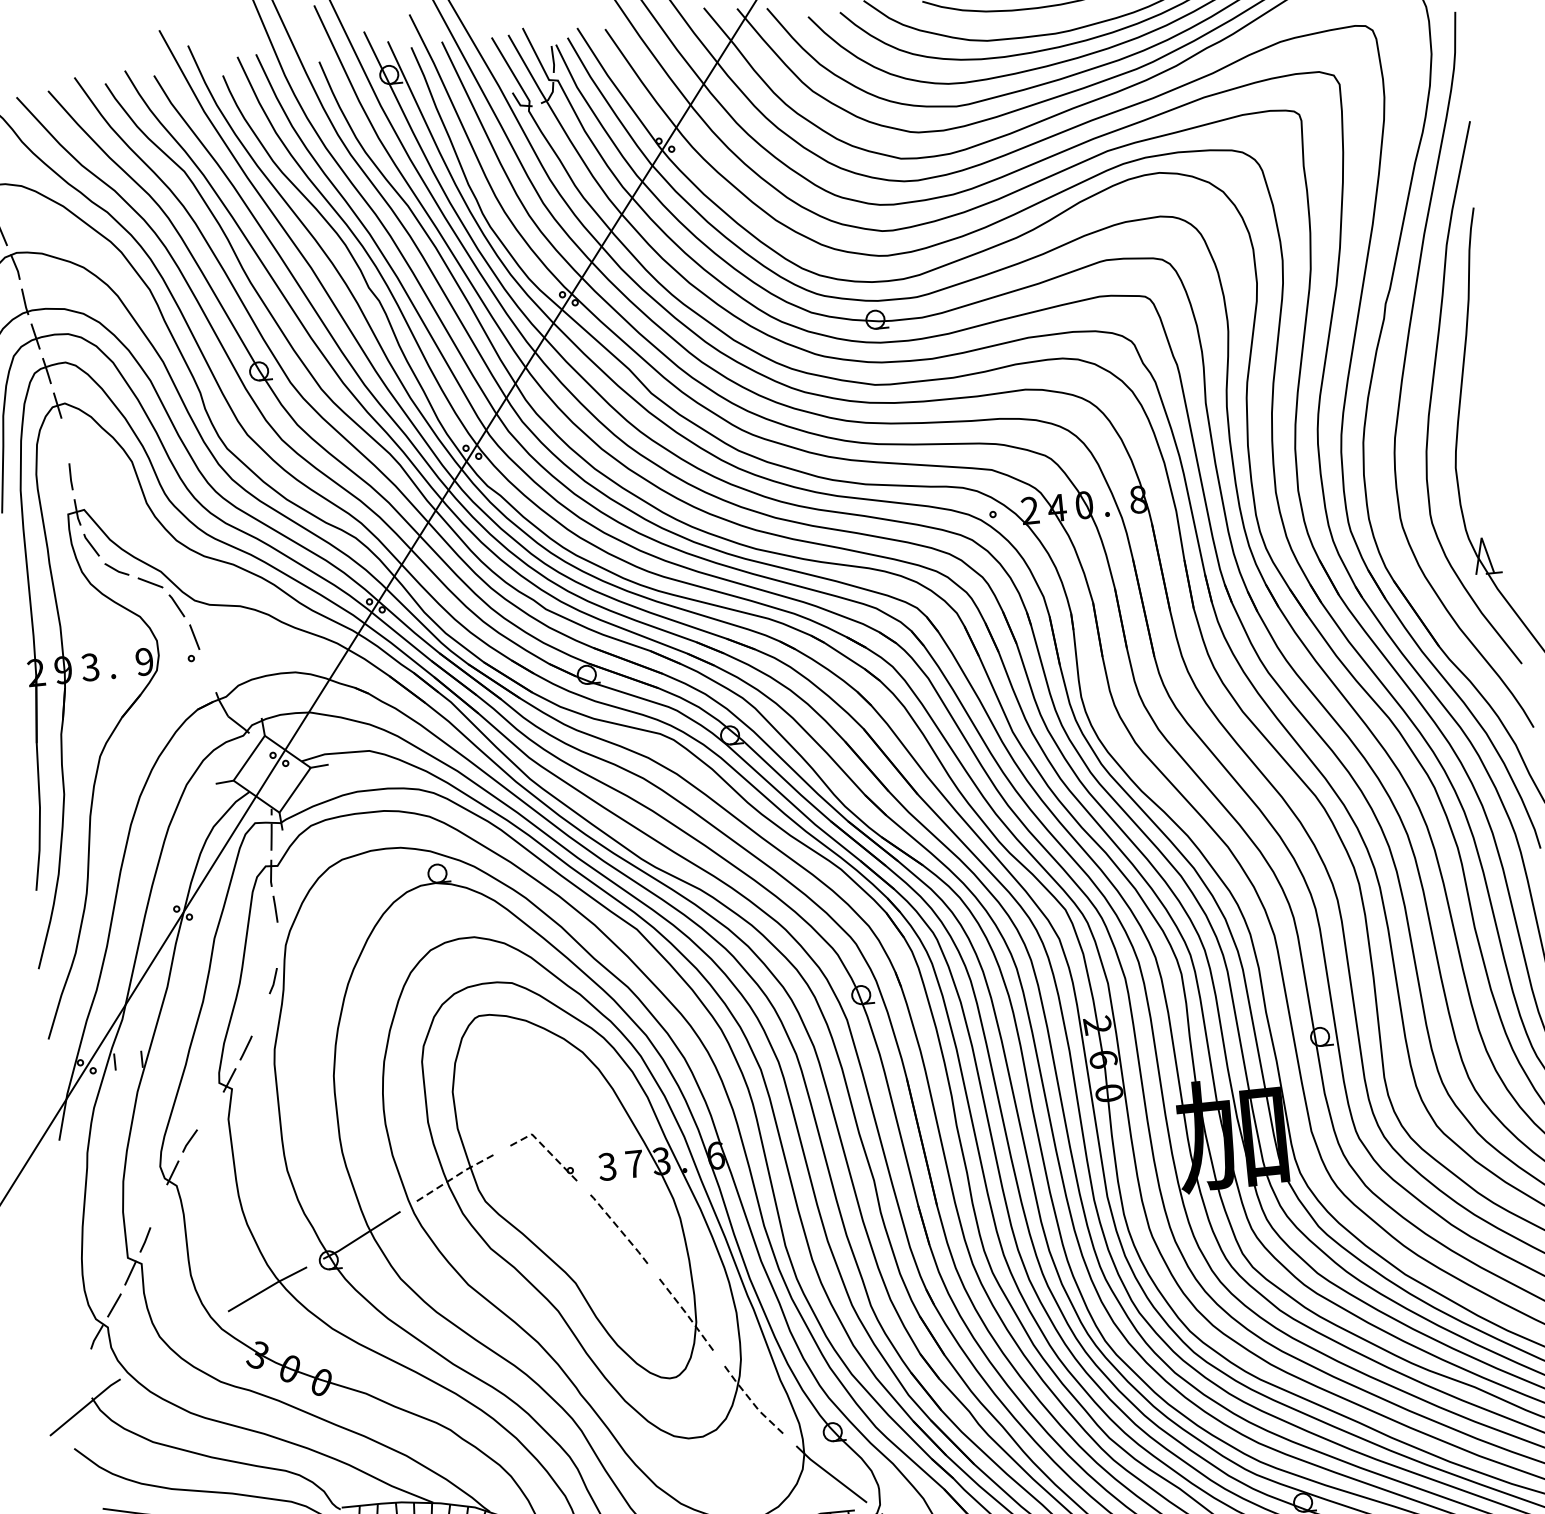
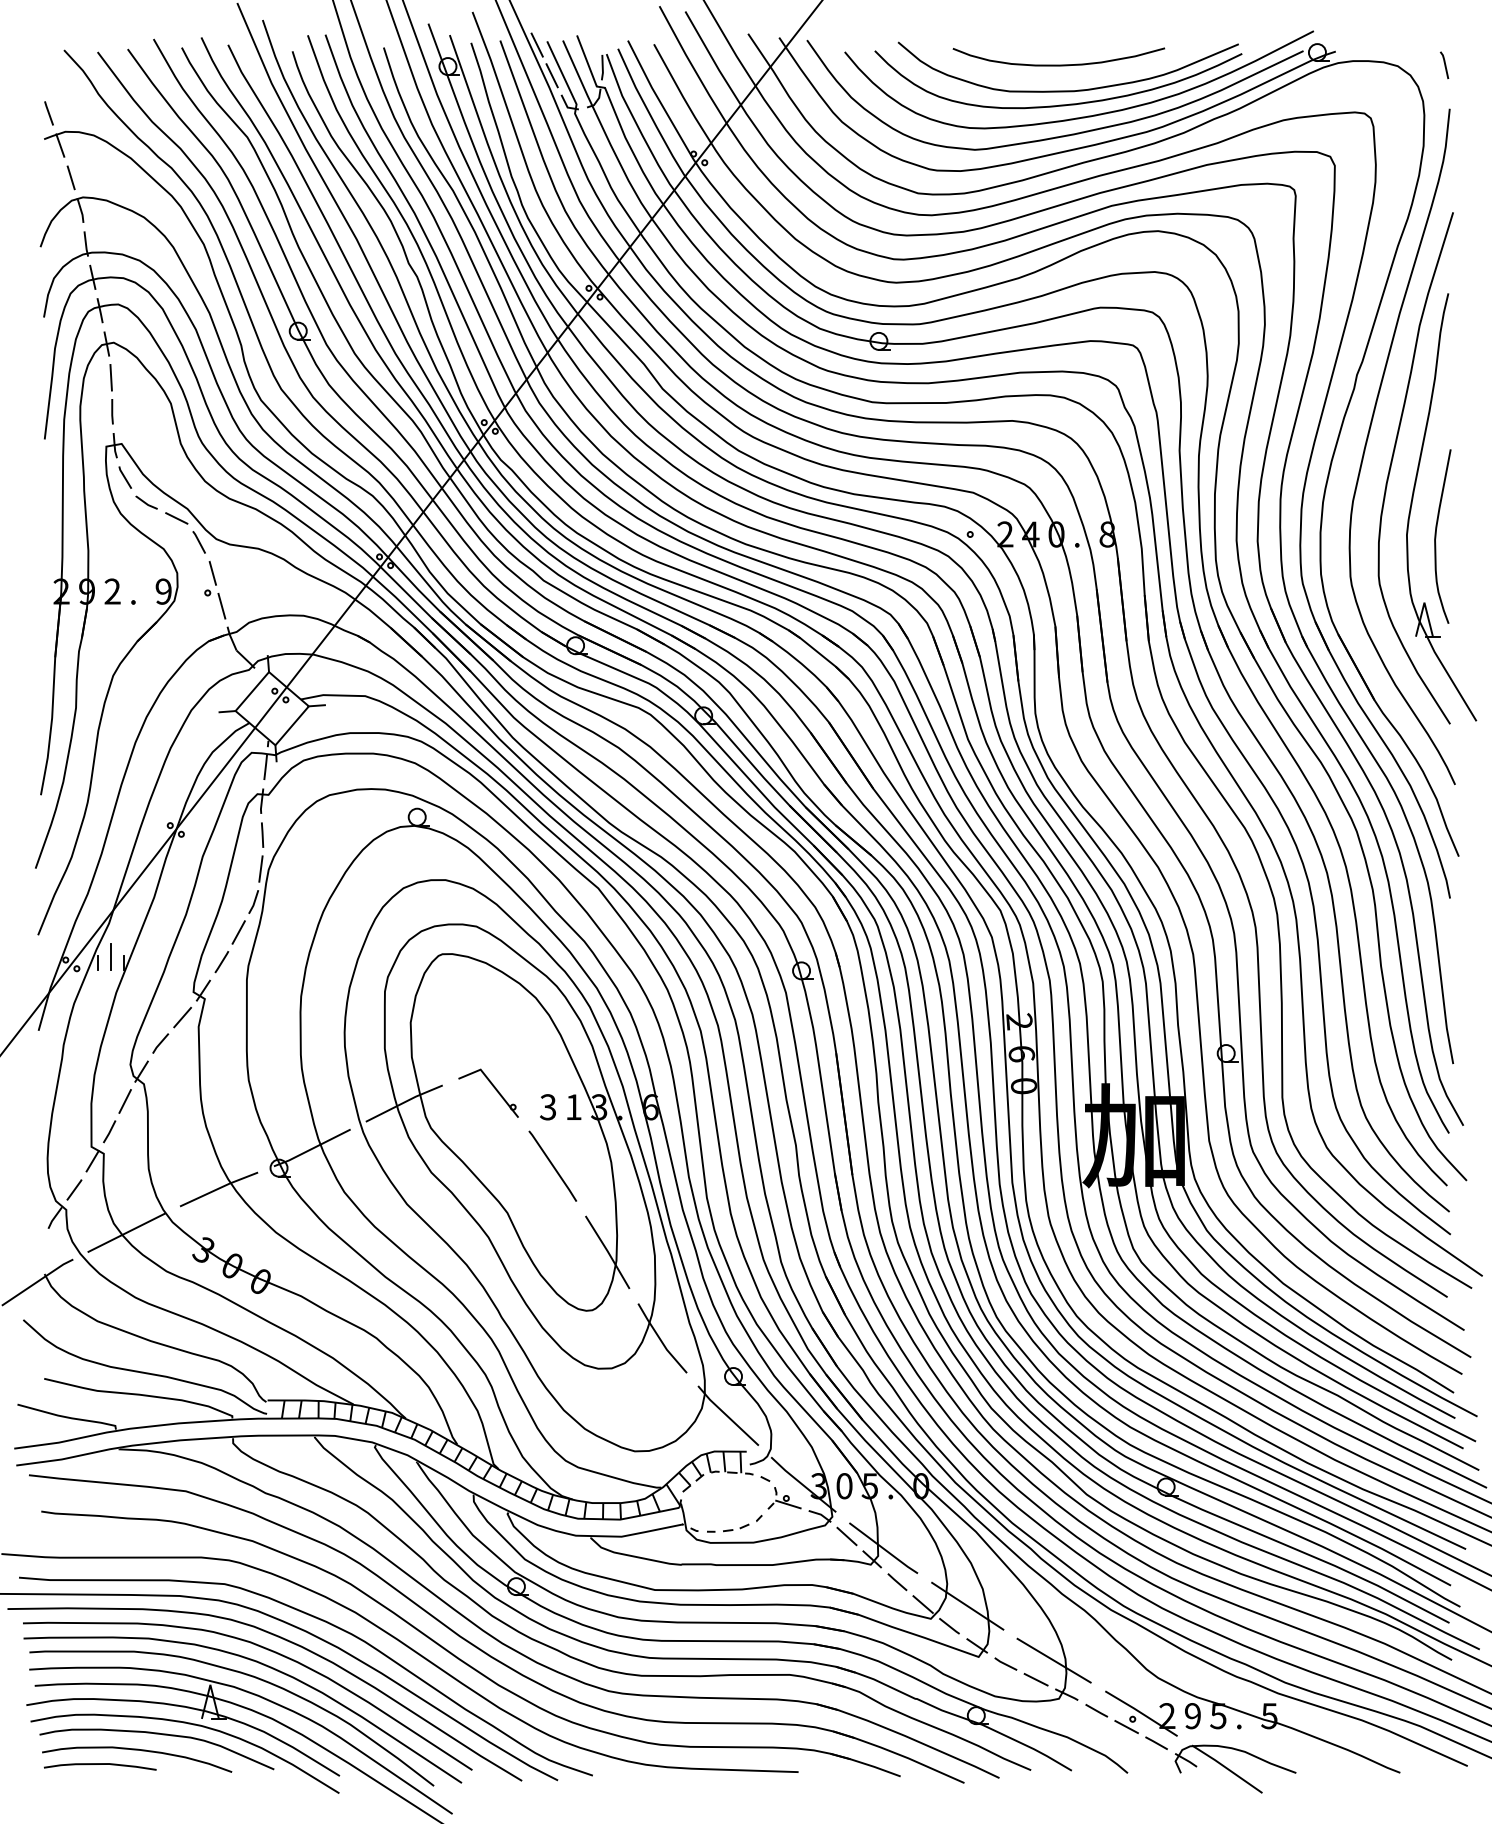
line: (480, 42) -> (536, 44), added
line: (499, 73) -> (551, 75), added
line: (65, 440) -> (110, 377), added
curve: (1487, 466) -> (1436, 536), added
text: (90, 667) -> (112, 591), 3 -> 2
line: (207, 670) -> (221, 605), added
line: (276, 944) -> (260, 868), added
line: (260, 1014) -> (238, 932), added
line: (127, 1054) -> (110, 956), added
line: (210, 1111) -> (182, 1017), added
line: (544, 1147) -> (491, 1083), dashed -> solid
text: (634, 1163) -> (573, 1106), 7 -> 1
line: (453, 1177) -> (403, 1102), dashed -> solid
line: (157, 1206) -> (124, 1101), added
line: (618, 1228) -> (552, 1165), dashed -> solid
line: (685, 1313) -> (607, 1251), dashed -> solid
line: (174, 1344) -> (126, 1232), added
line: (751, 1400) -> (660, 1339), dashed -> solid

